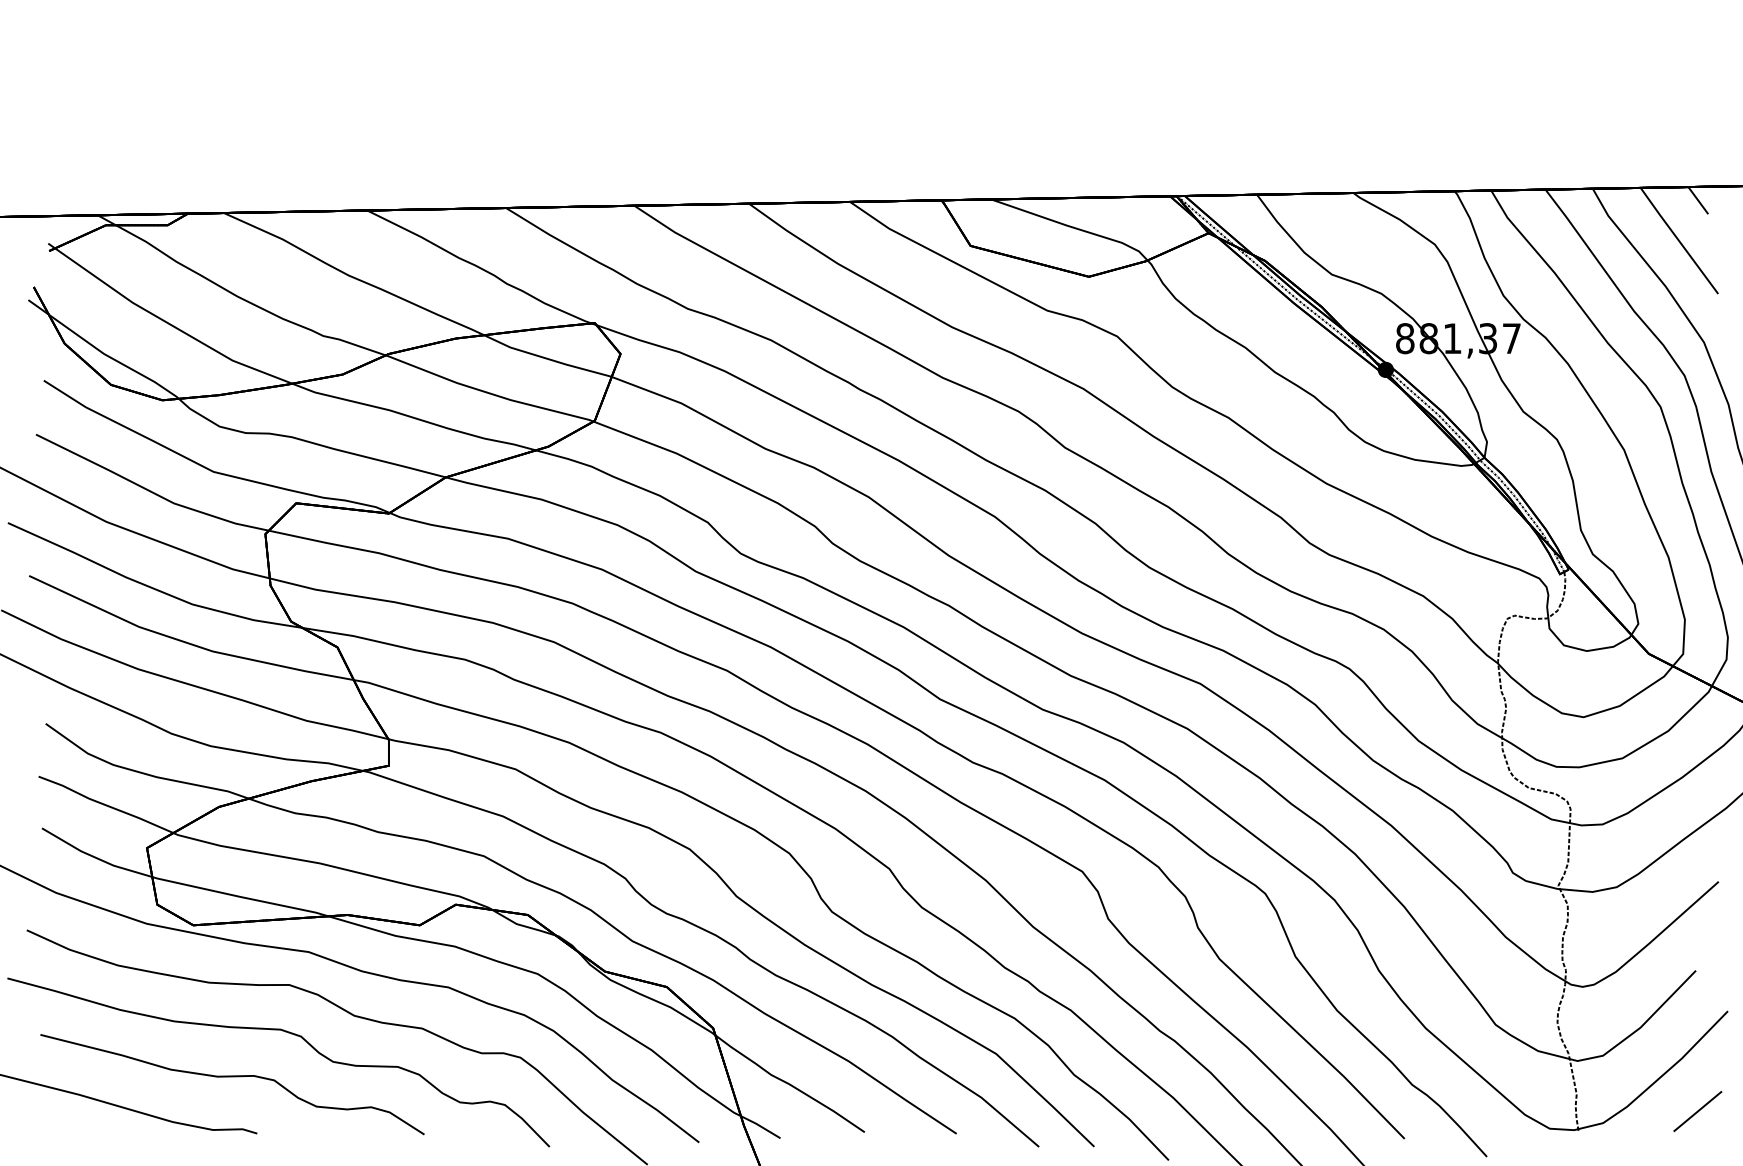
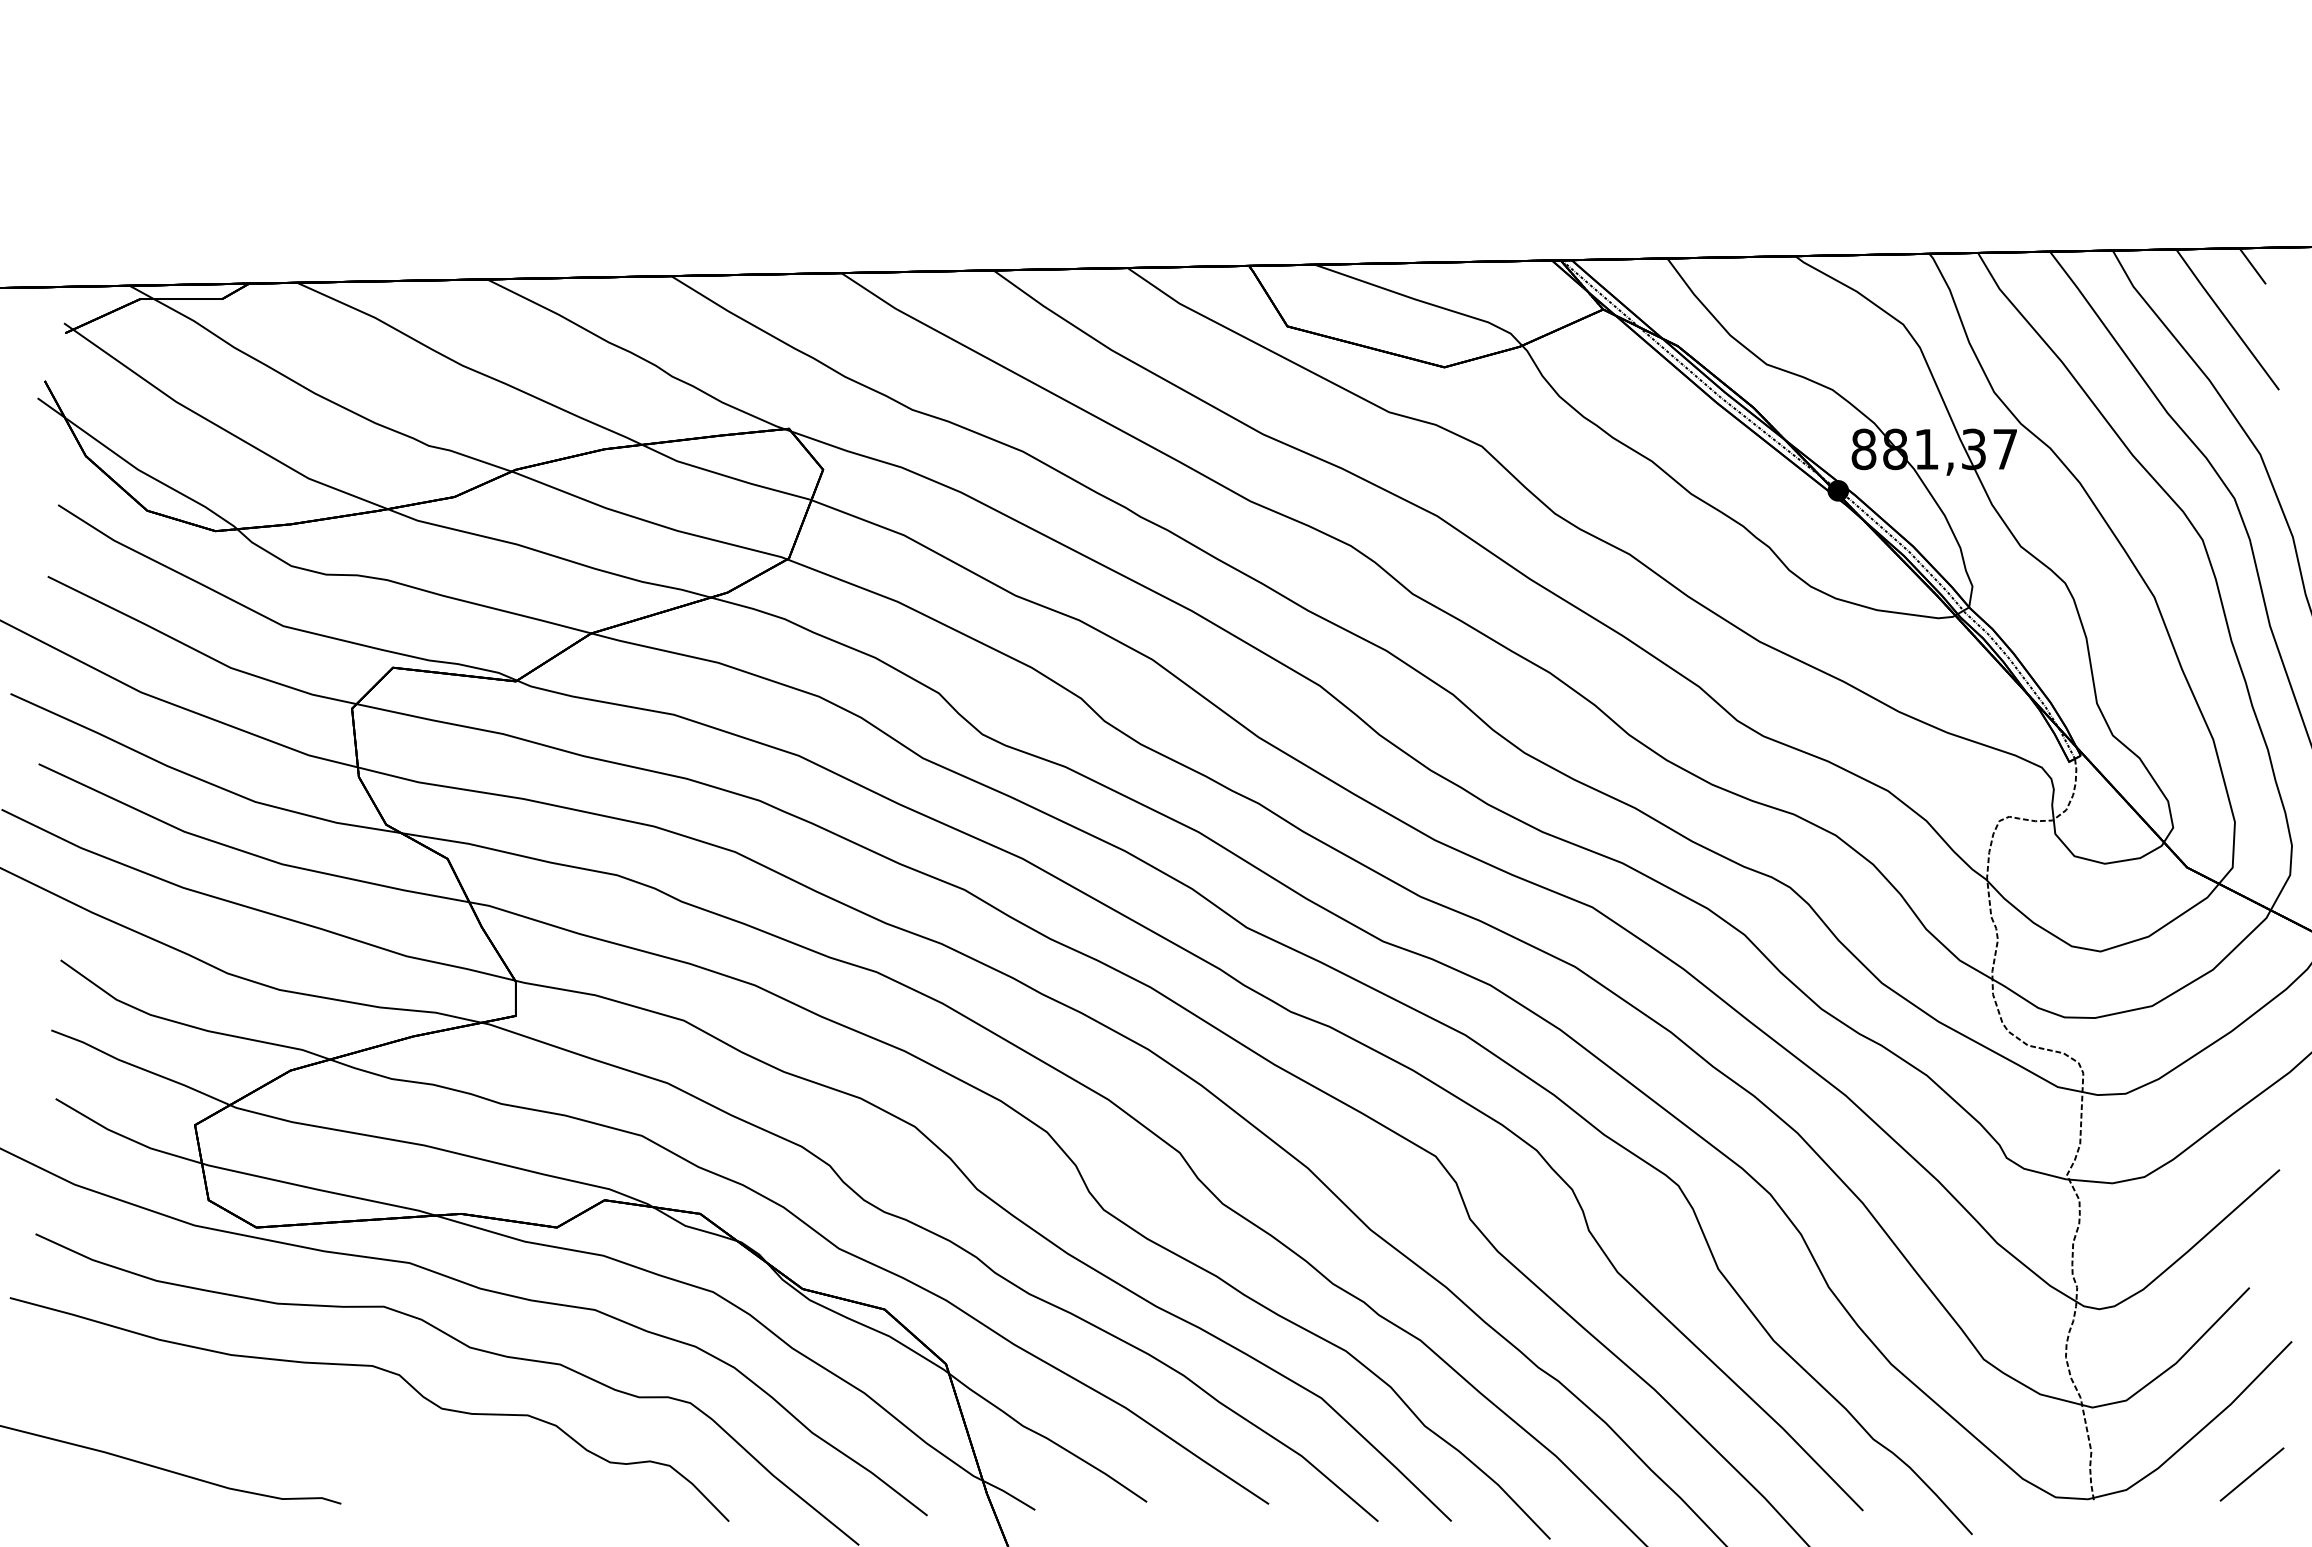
part: (232, 1076) -> (308, 1428), removed

